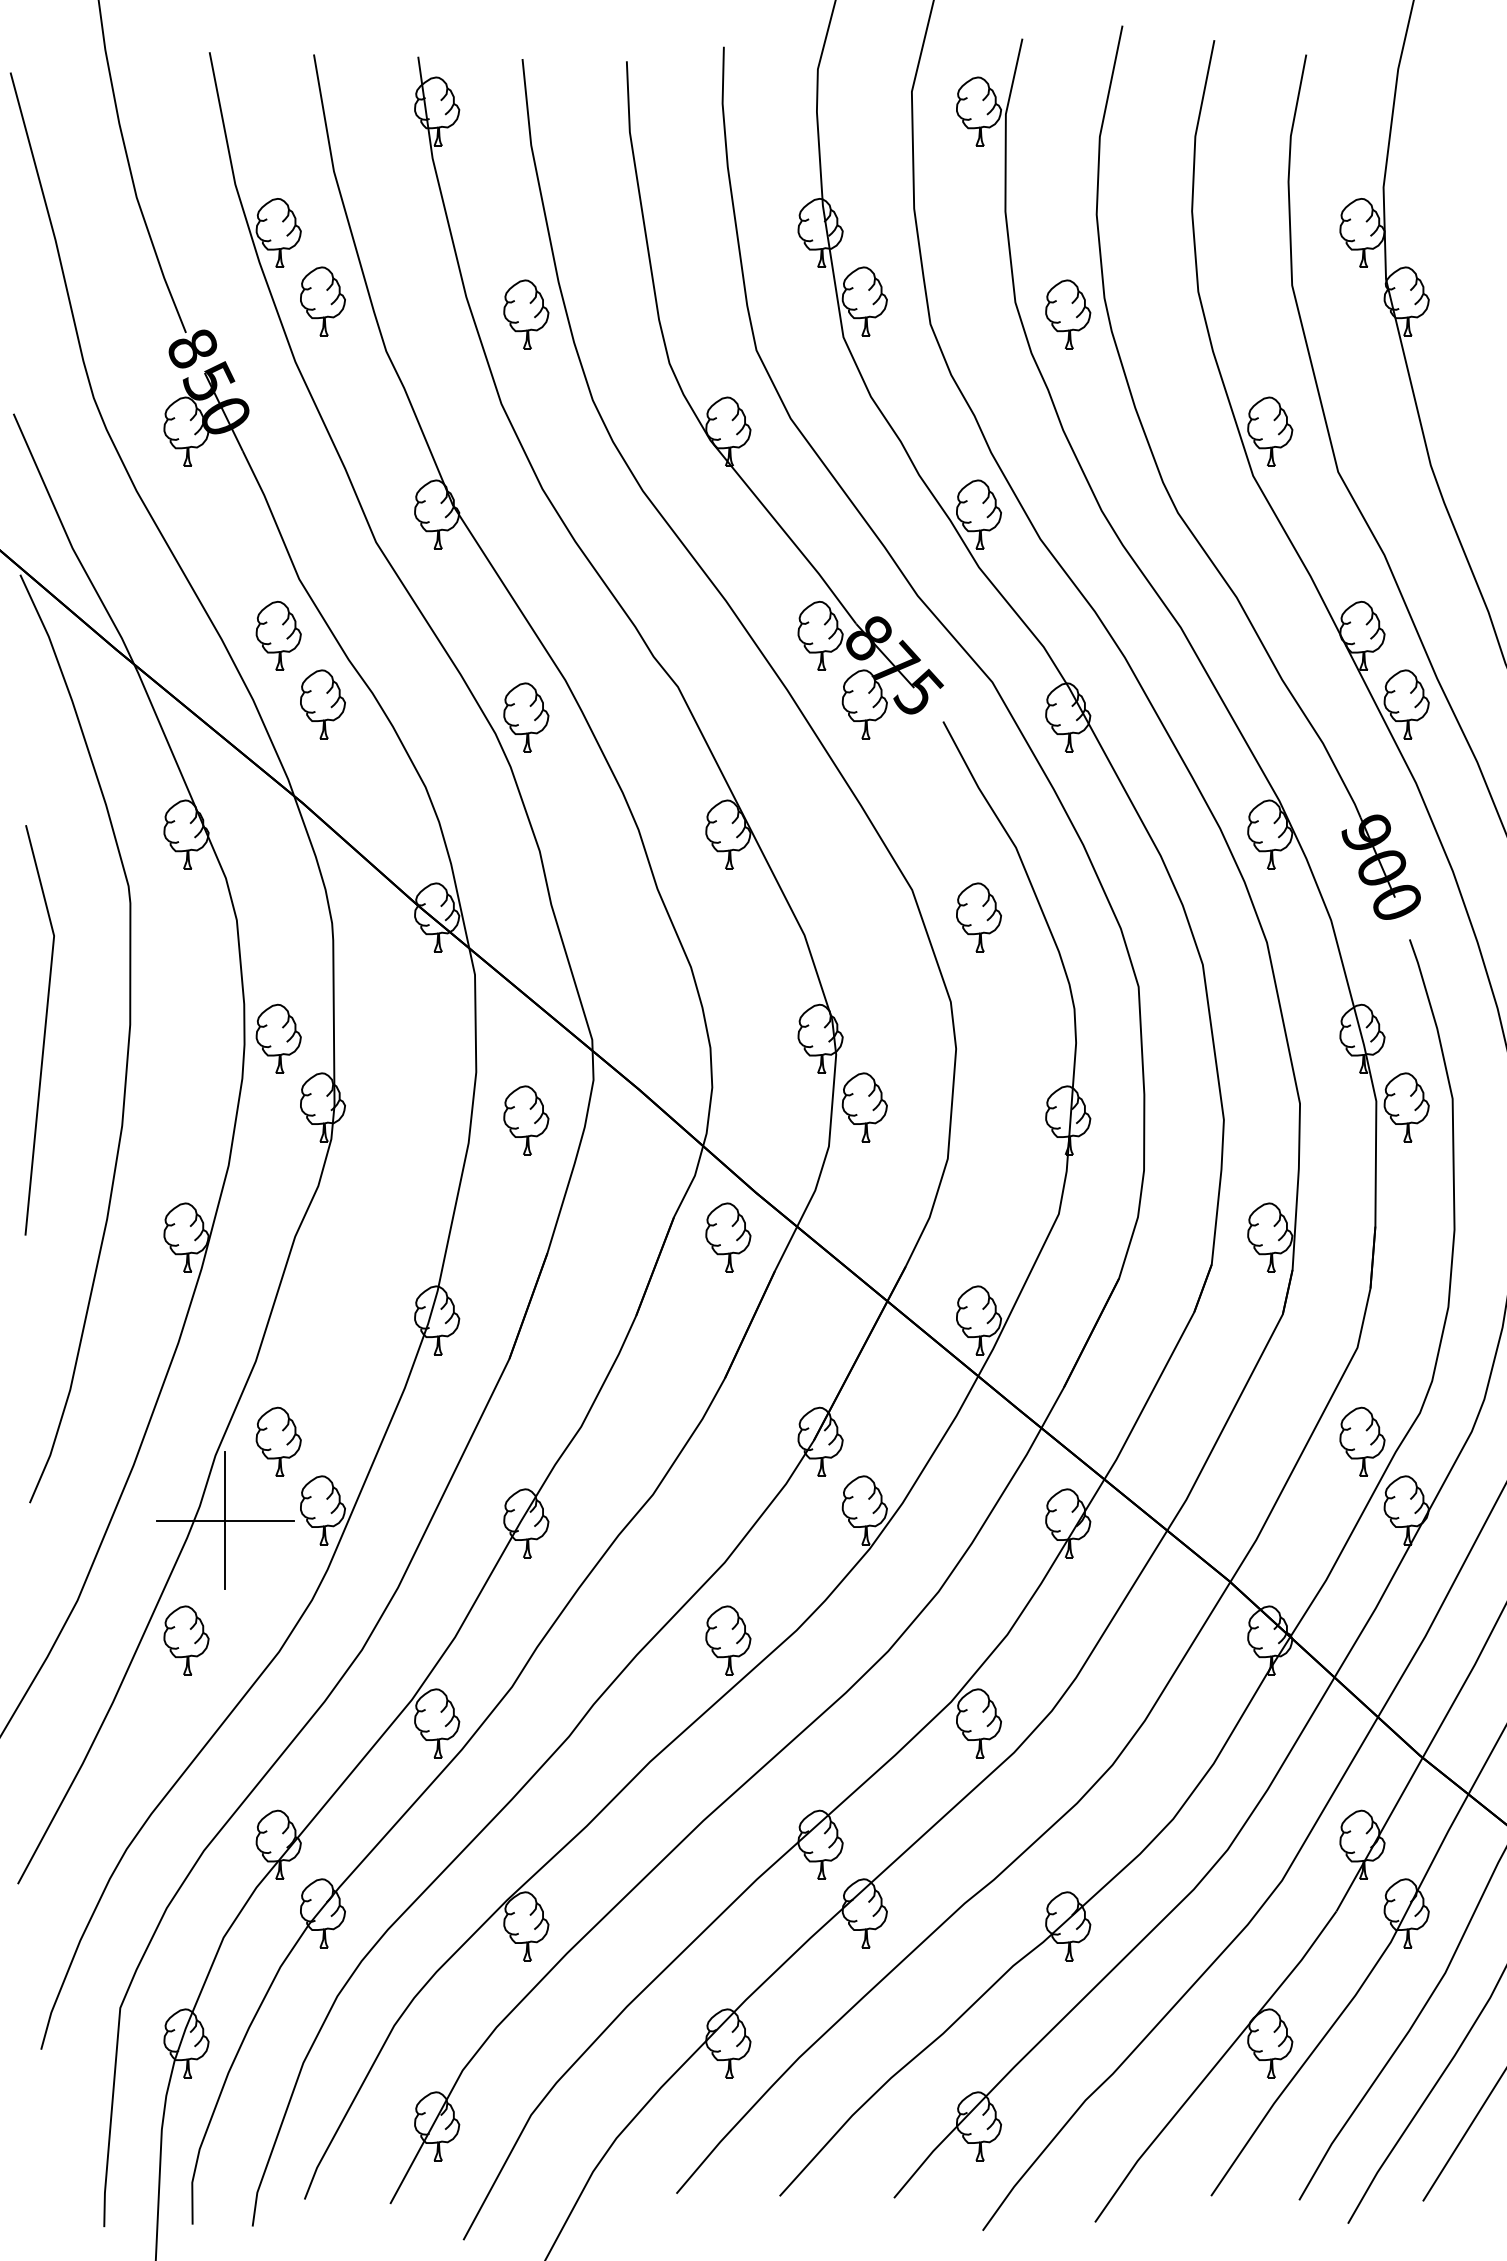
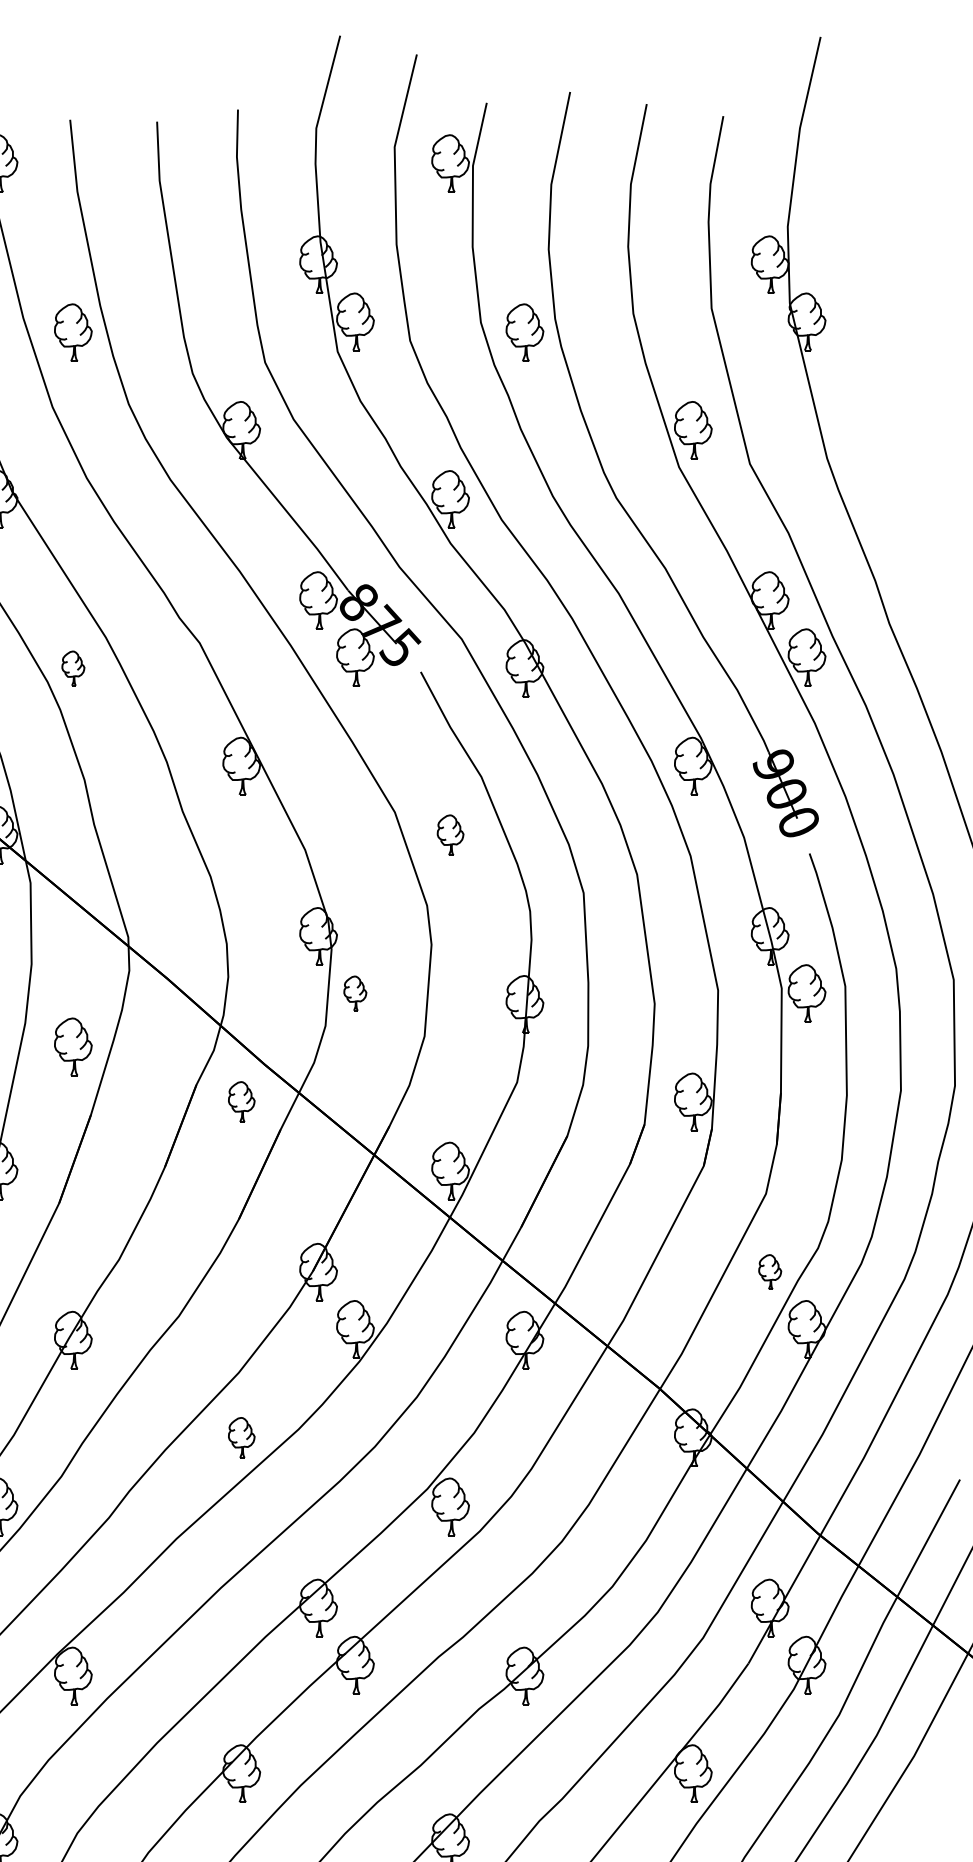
part: (526, 717) -> (73, 668), size x0.6
part: (978, 917) -> (450, 835), size x0.7
part: (864, 1107) -> (355, 993), size x0.6
part: (526, 1120) -> (73, 1046), moved
part: (728, 1237) -> (241, 1101), size x0.7
part: (1362, 1441) -> (770, 1271), size x0.6
part: (728, 1640) -> (241, 1437), size x0.7

